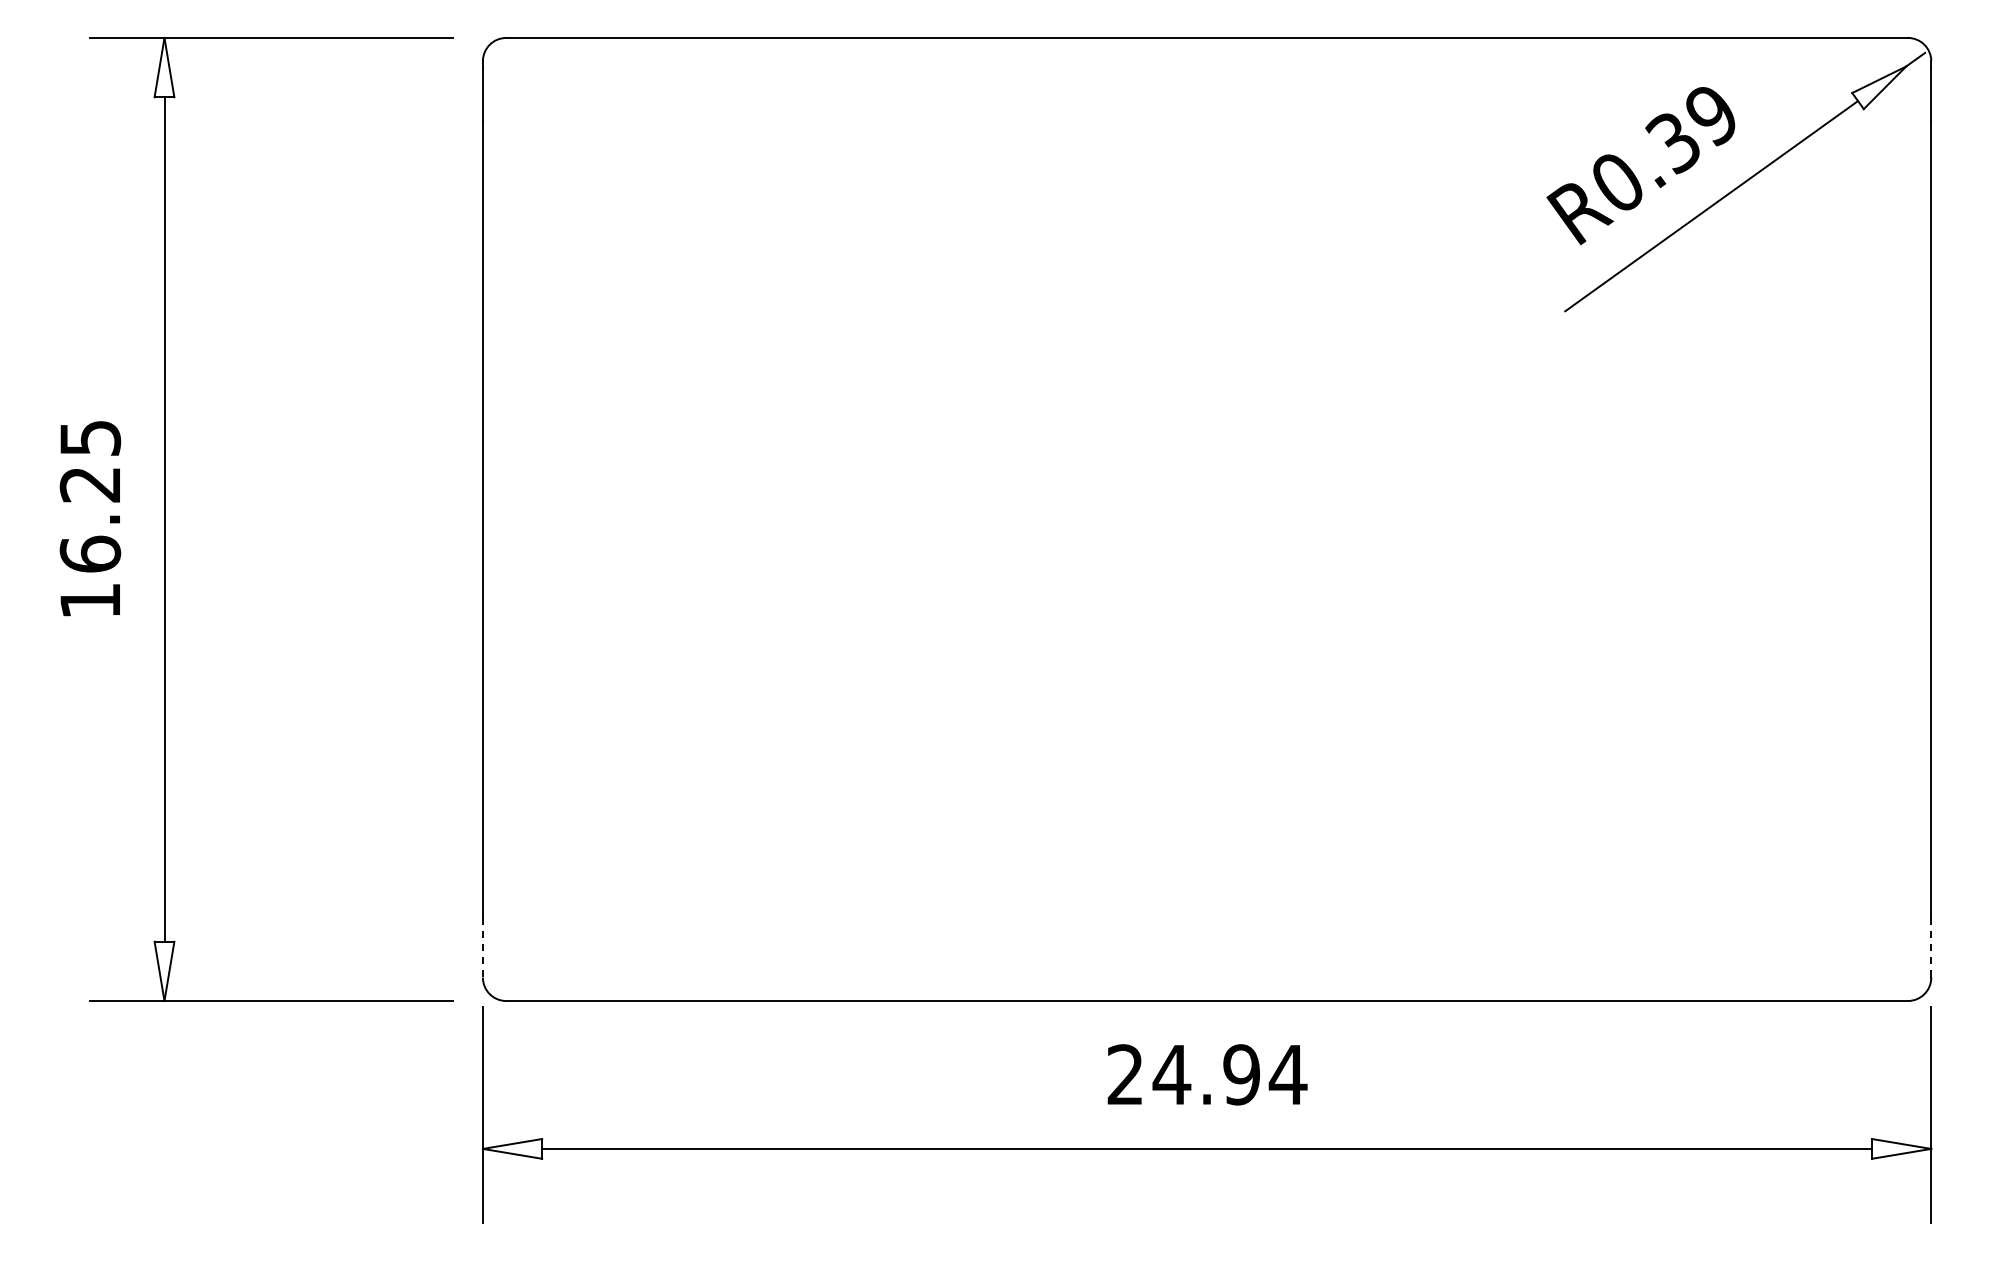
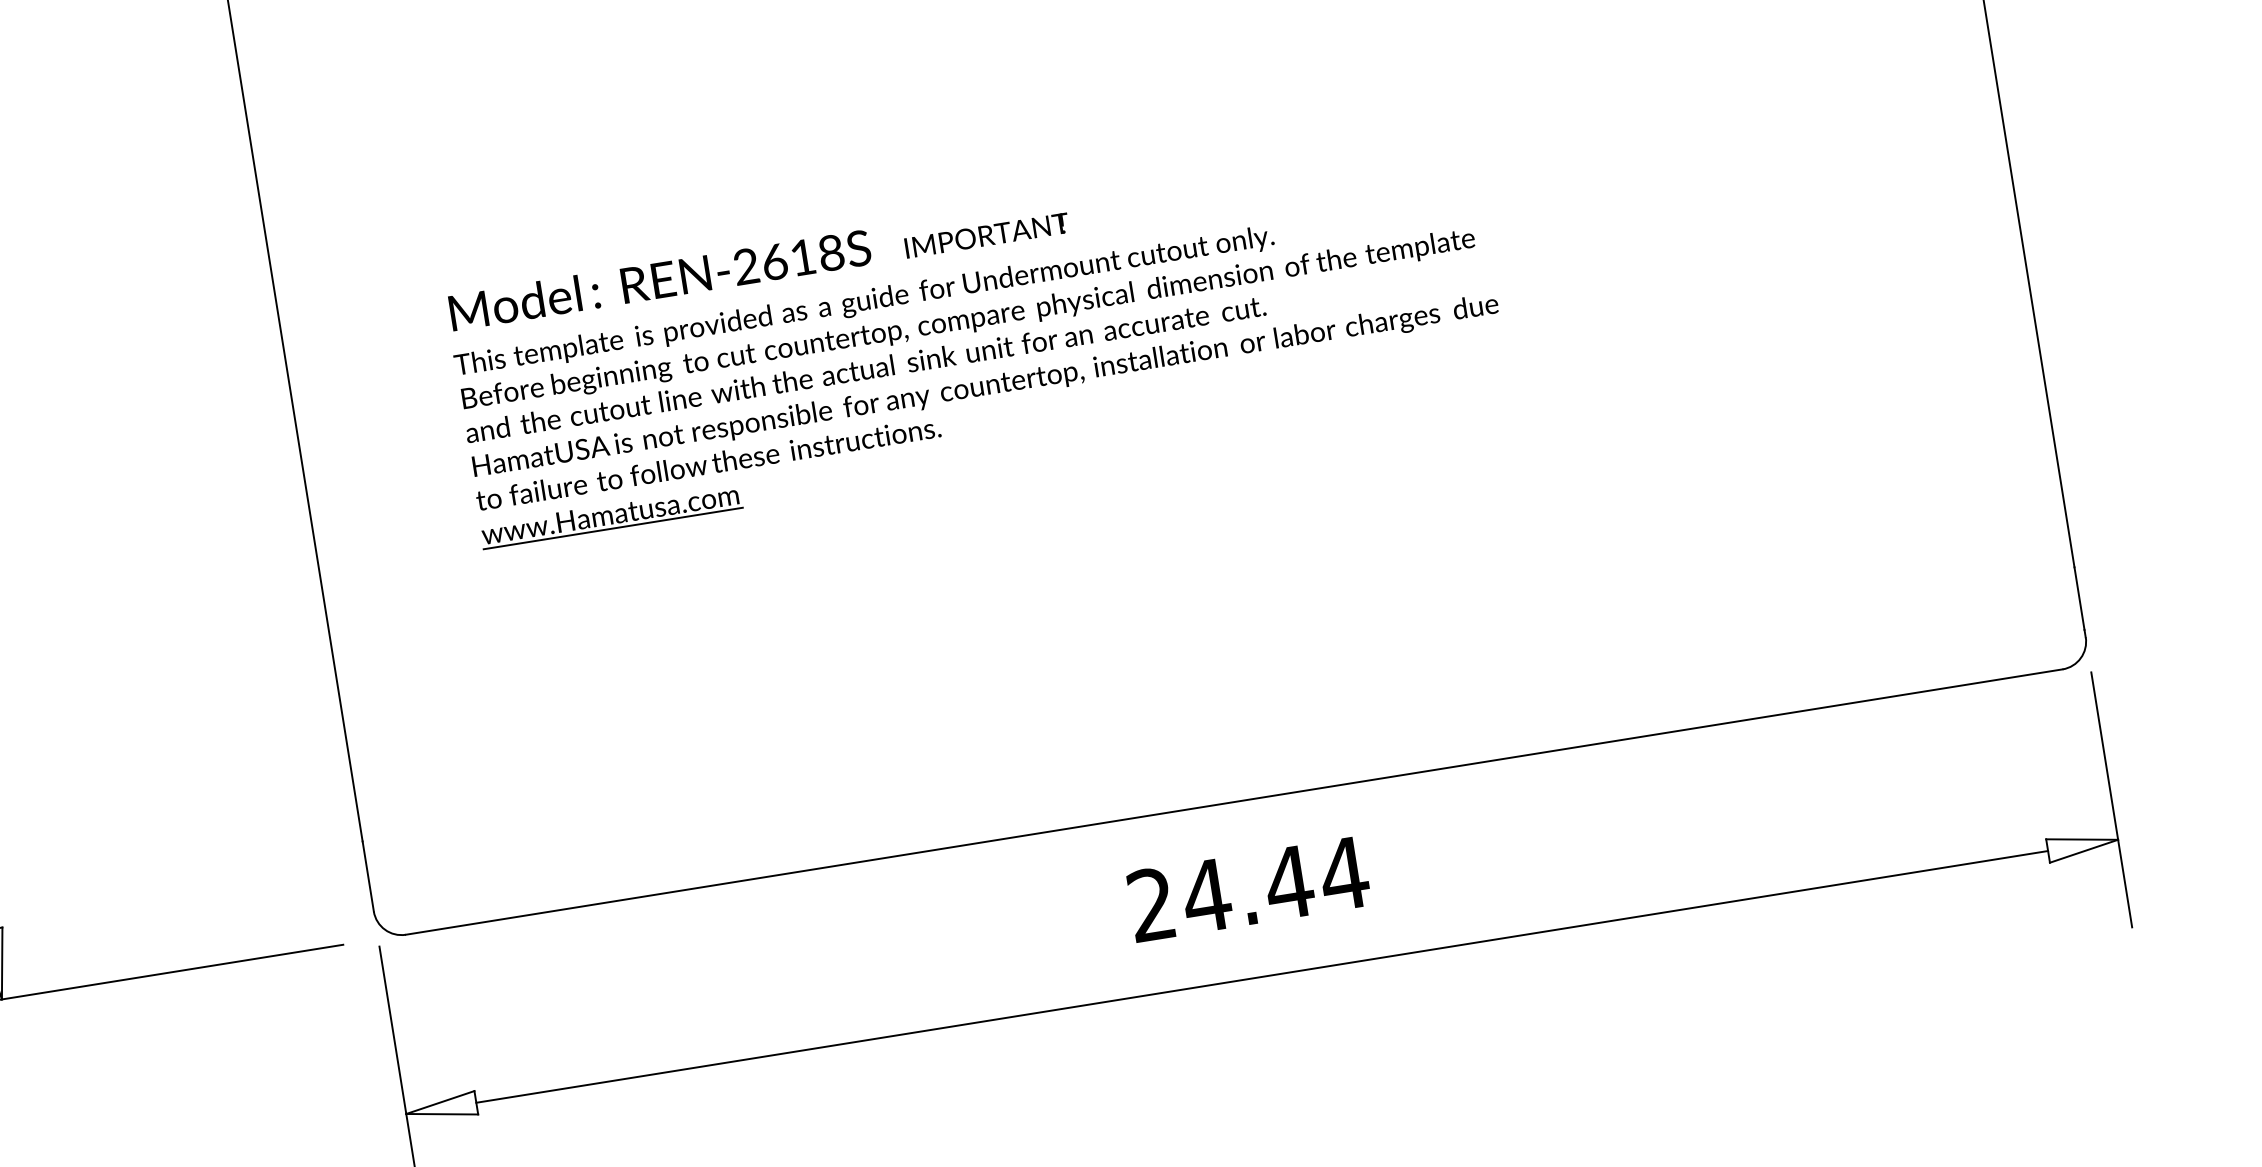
part: (1055, 586) -> (976, 340), added
line: (1931, 945) -> (2079, 599), dashed -> solid
line: (482, 948) -> (367, 877), dashed -> solid
text: (1241, 1074) -> (1288, 882), 24.94 -> 24.44

